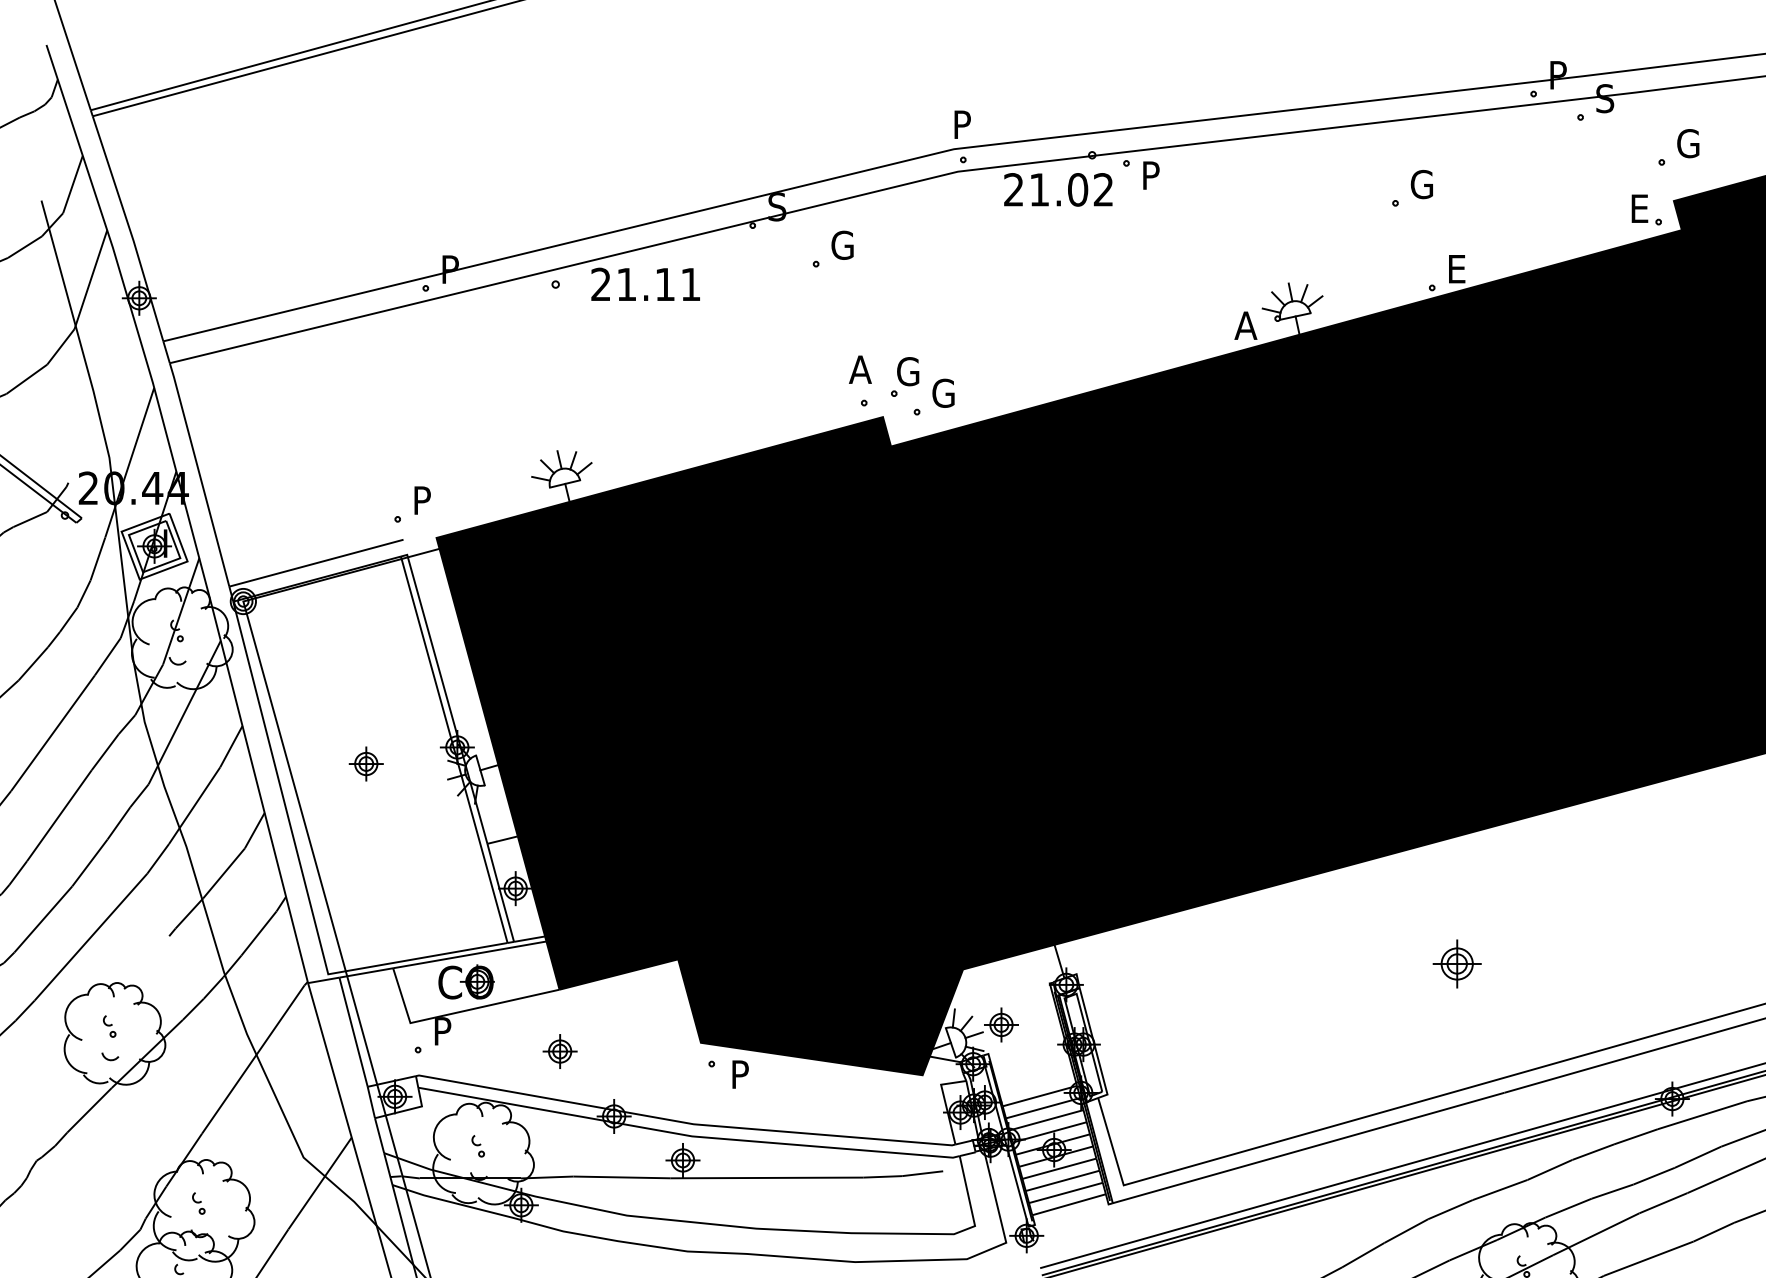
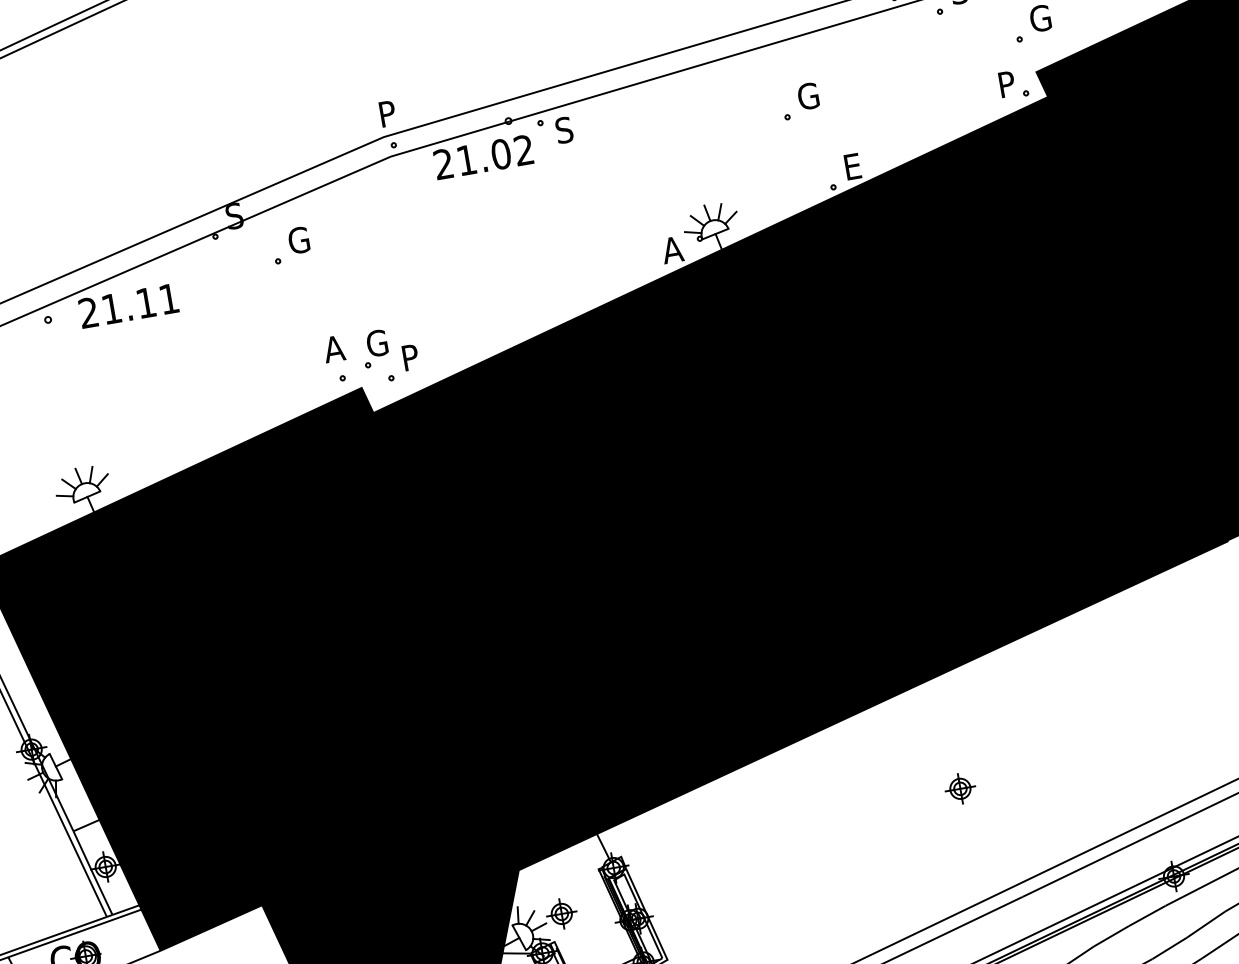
text: (1150, 175) -> (563, 130), P -> S
text: (1641, 208) -> (1008, 83), E -> P
text: (943, 392) -> (412, 356), G -> P
part: (1456, 963) -> (959, 788), size x0.71

